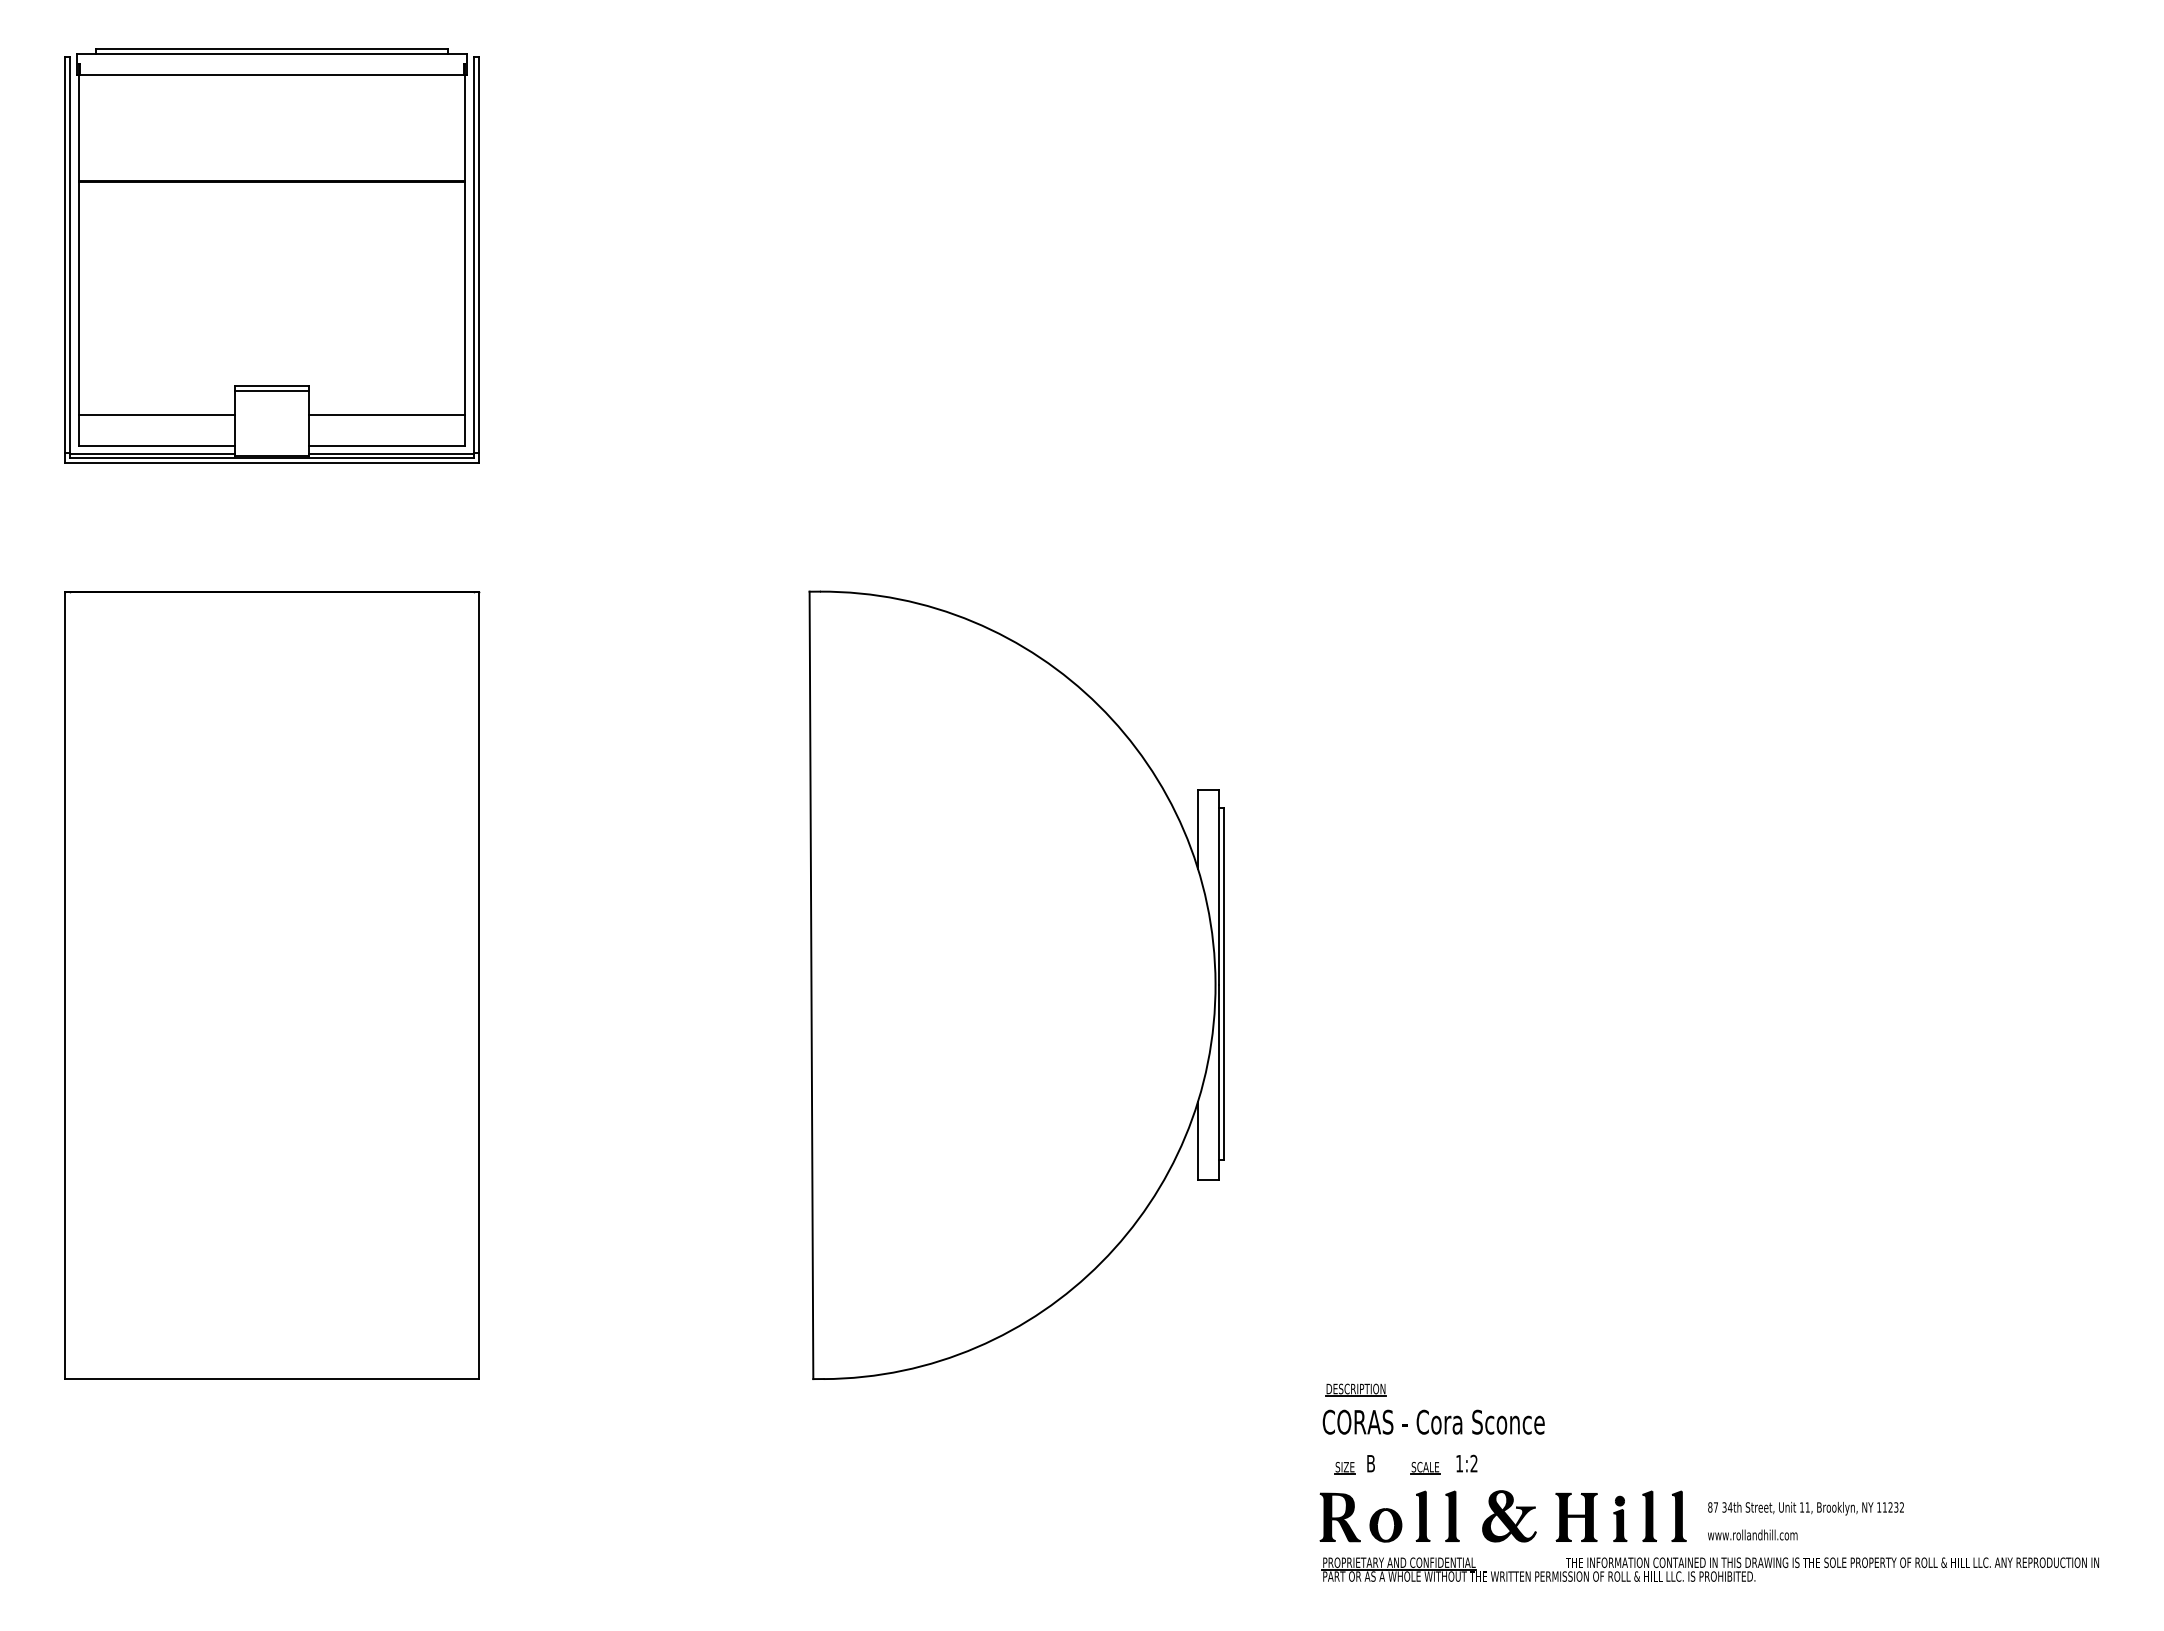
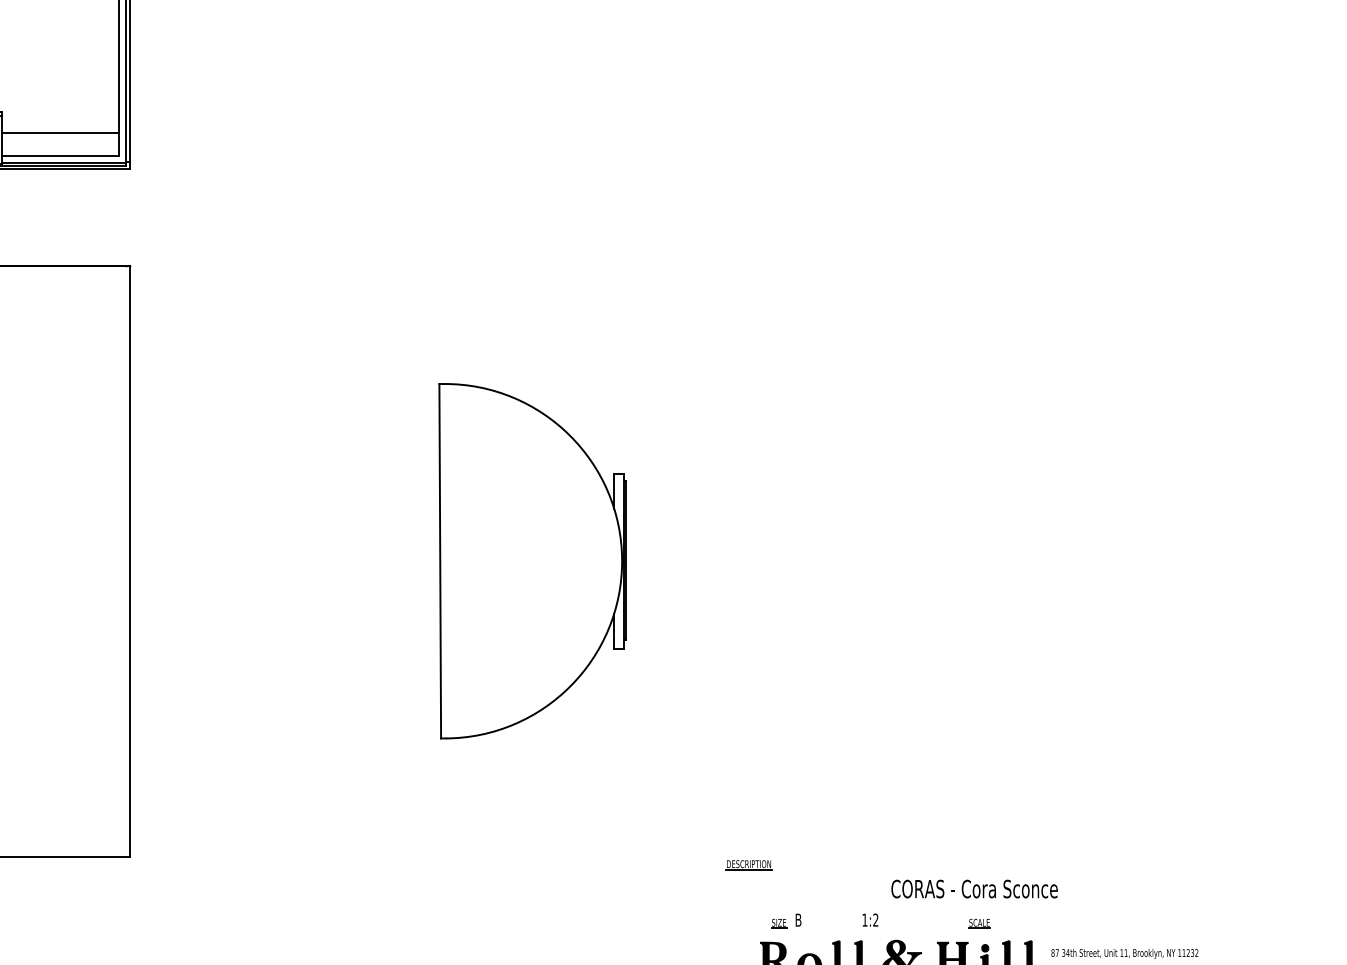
part: (1016, 984) -> (532, 560), size x0.6
part: (1355, 1389) -> (748, 864), moved
text: (1433, 1421) -> (974, 888), moved
part: (1425, 1468) -> (979, 923), moved

